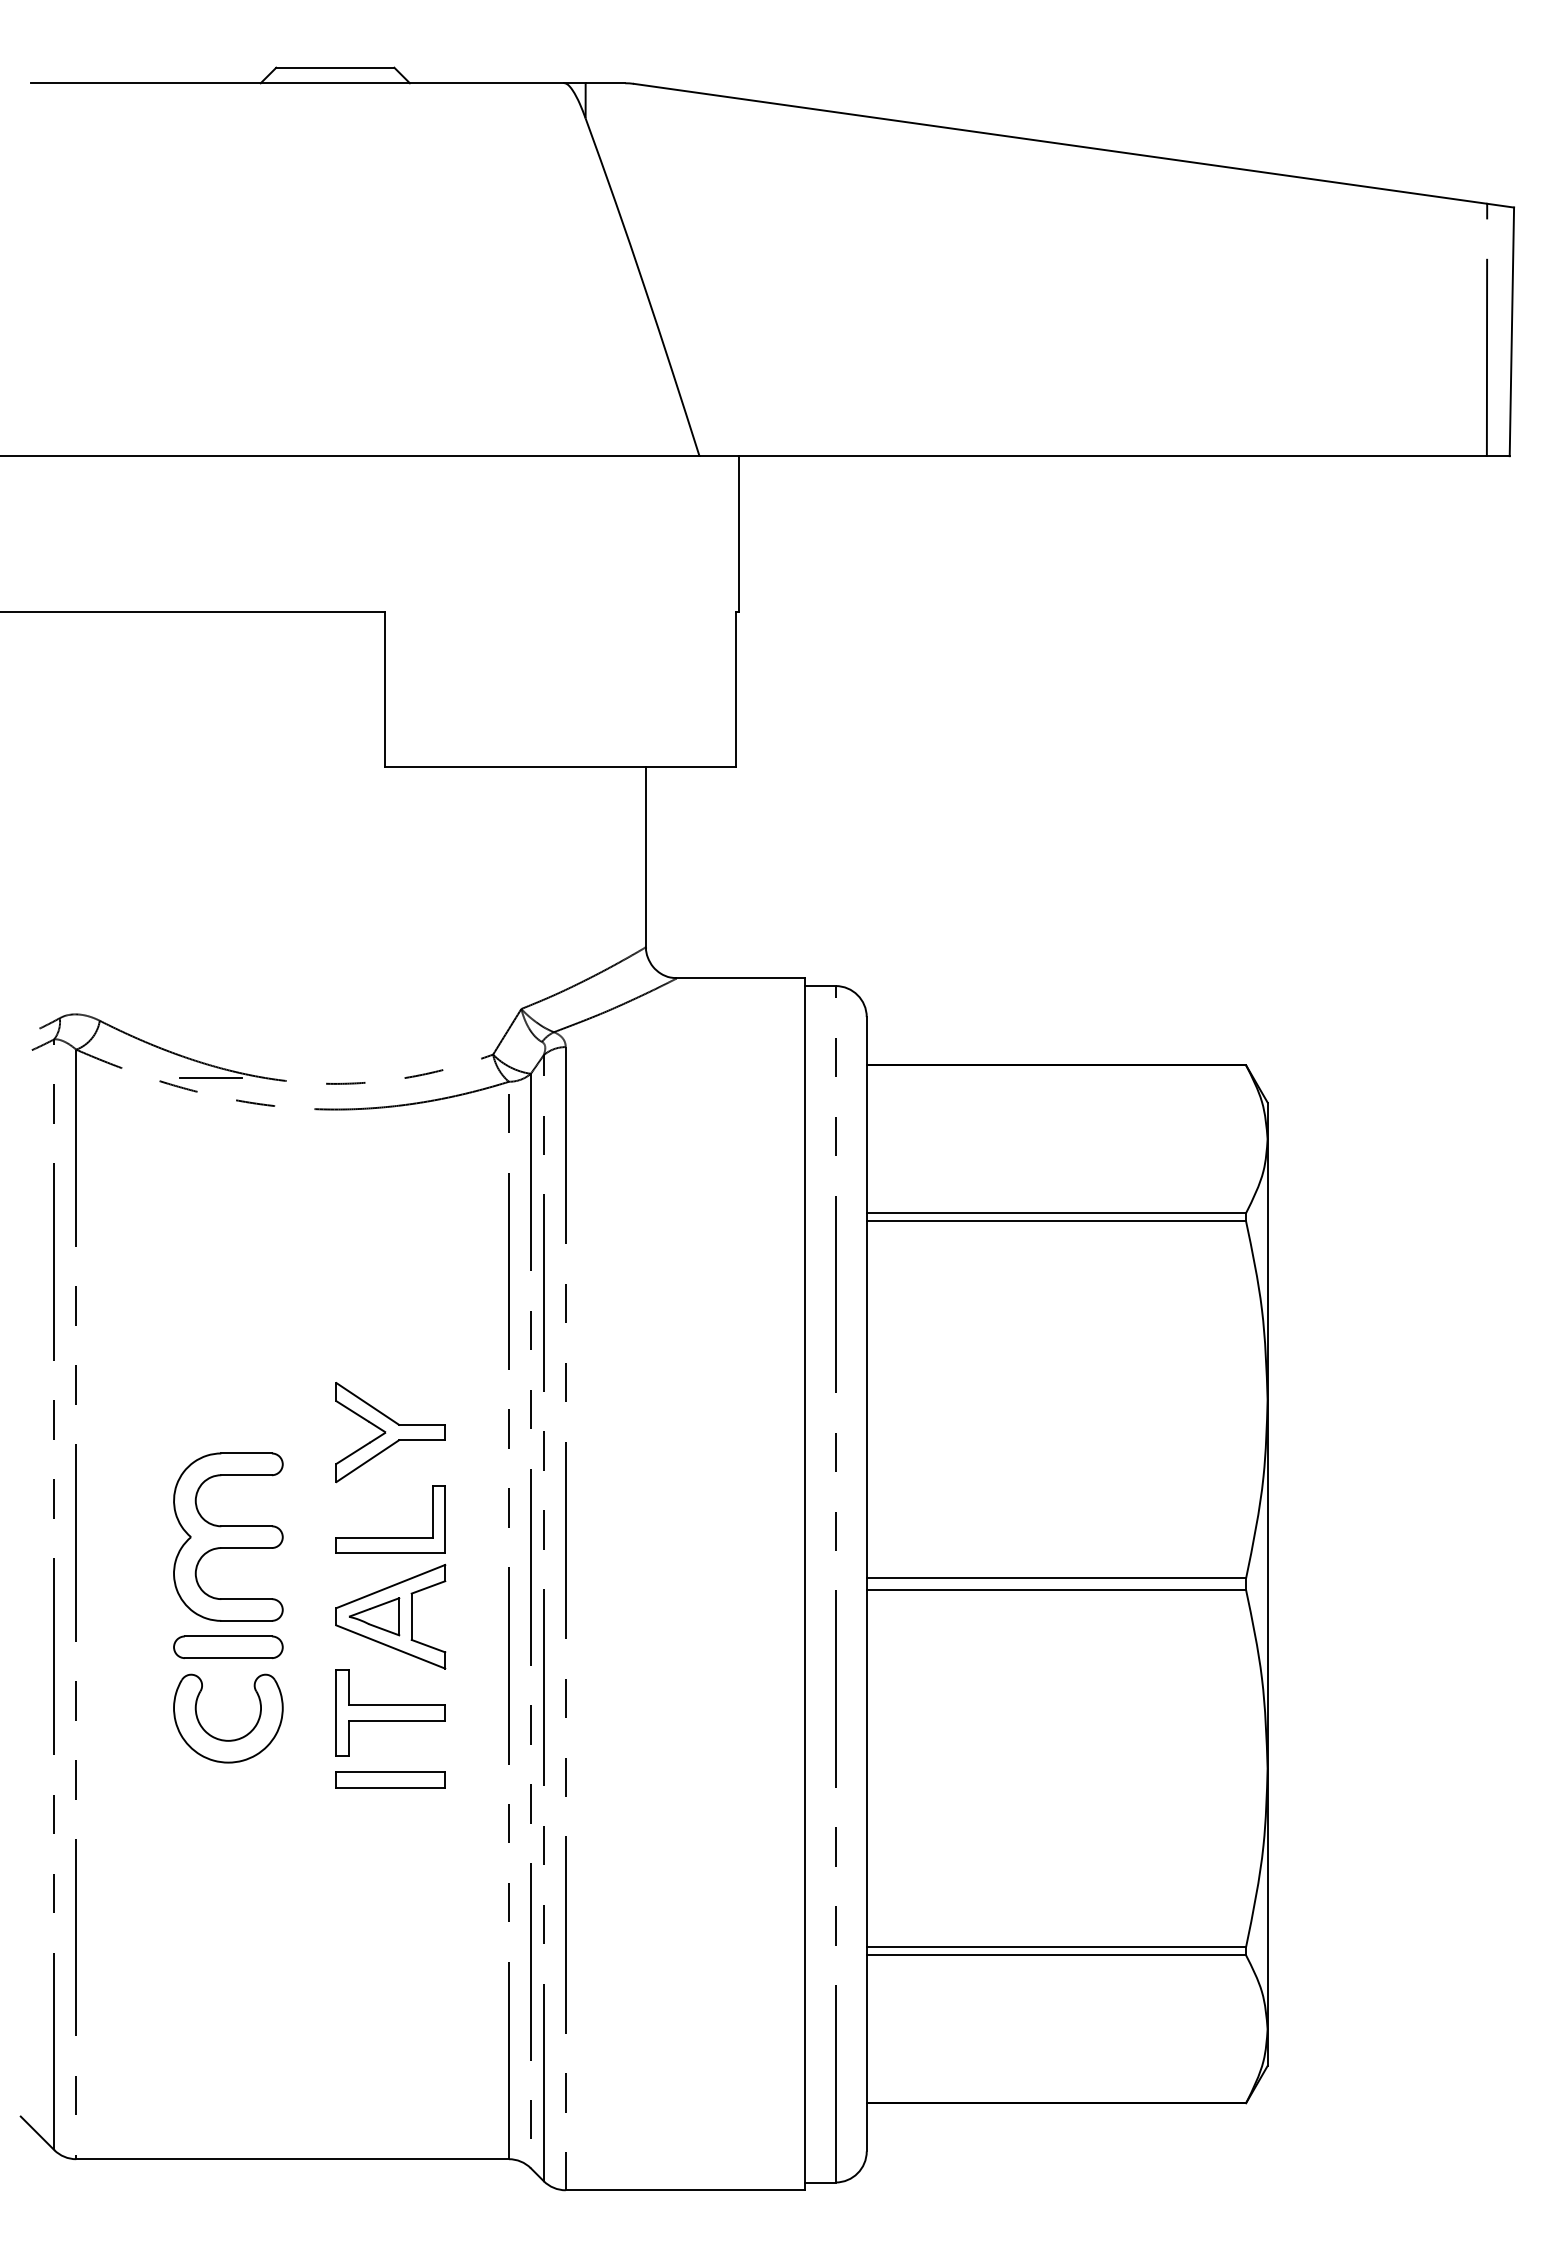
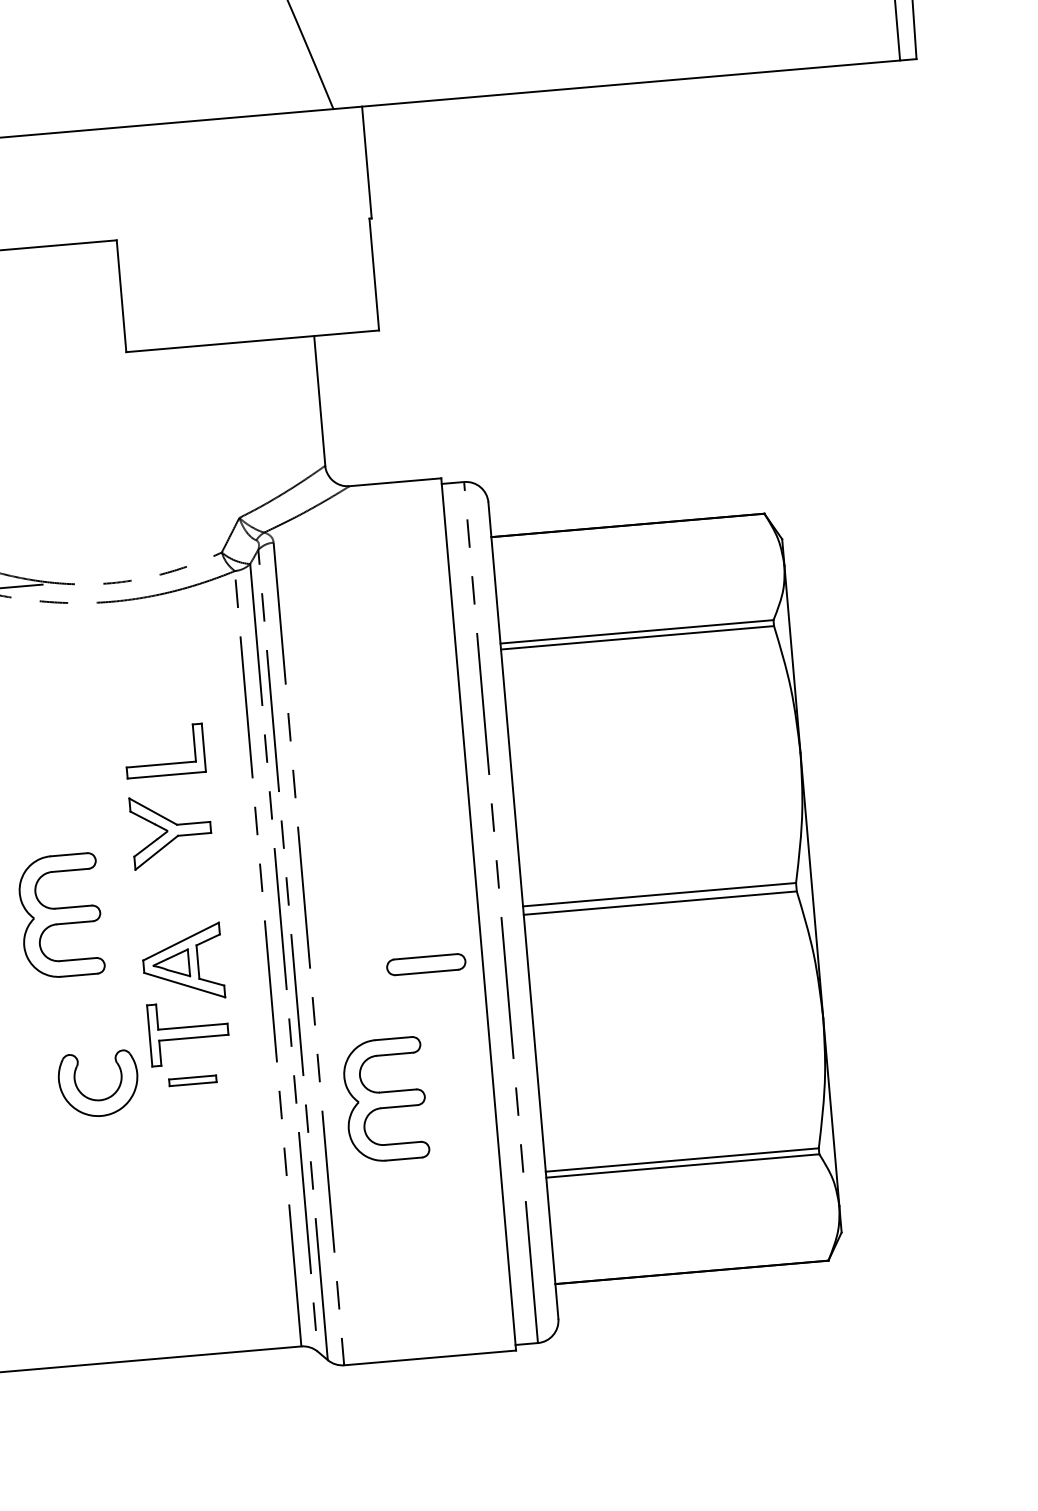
part: (390, 1537) -> (165, 763), moved
part: (228, 1646) -> (426, 964), moved
part: (226, 1739) -> (98, 1099), moved
part: (390, 1779) -> (192, 1080), size x0.6
part: (654, 1828) -> (385, 1099), added

